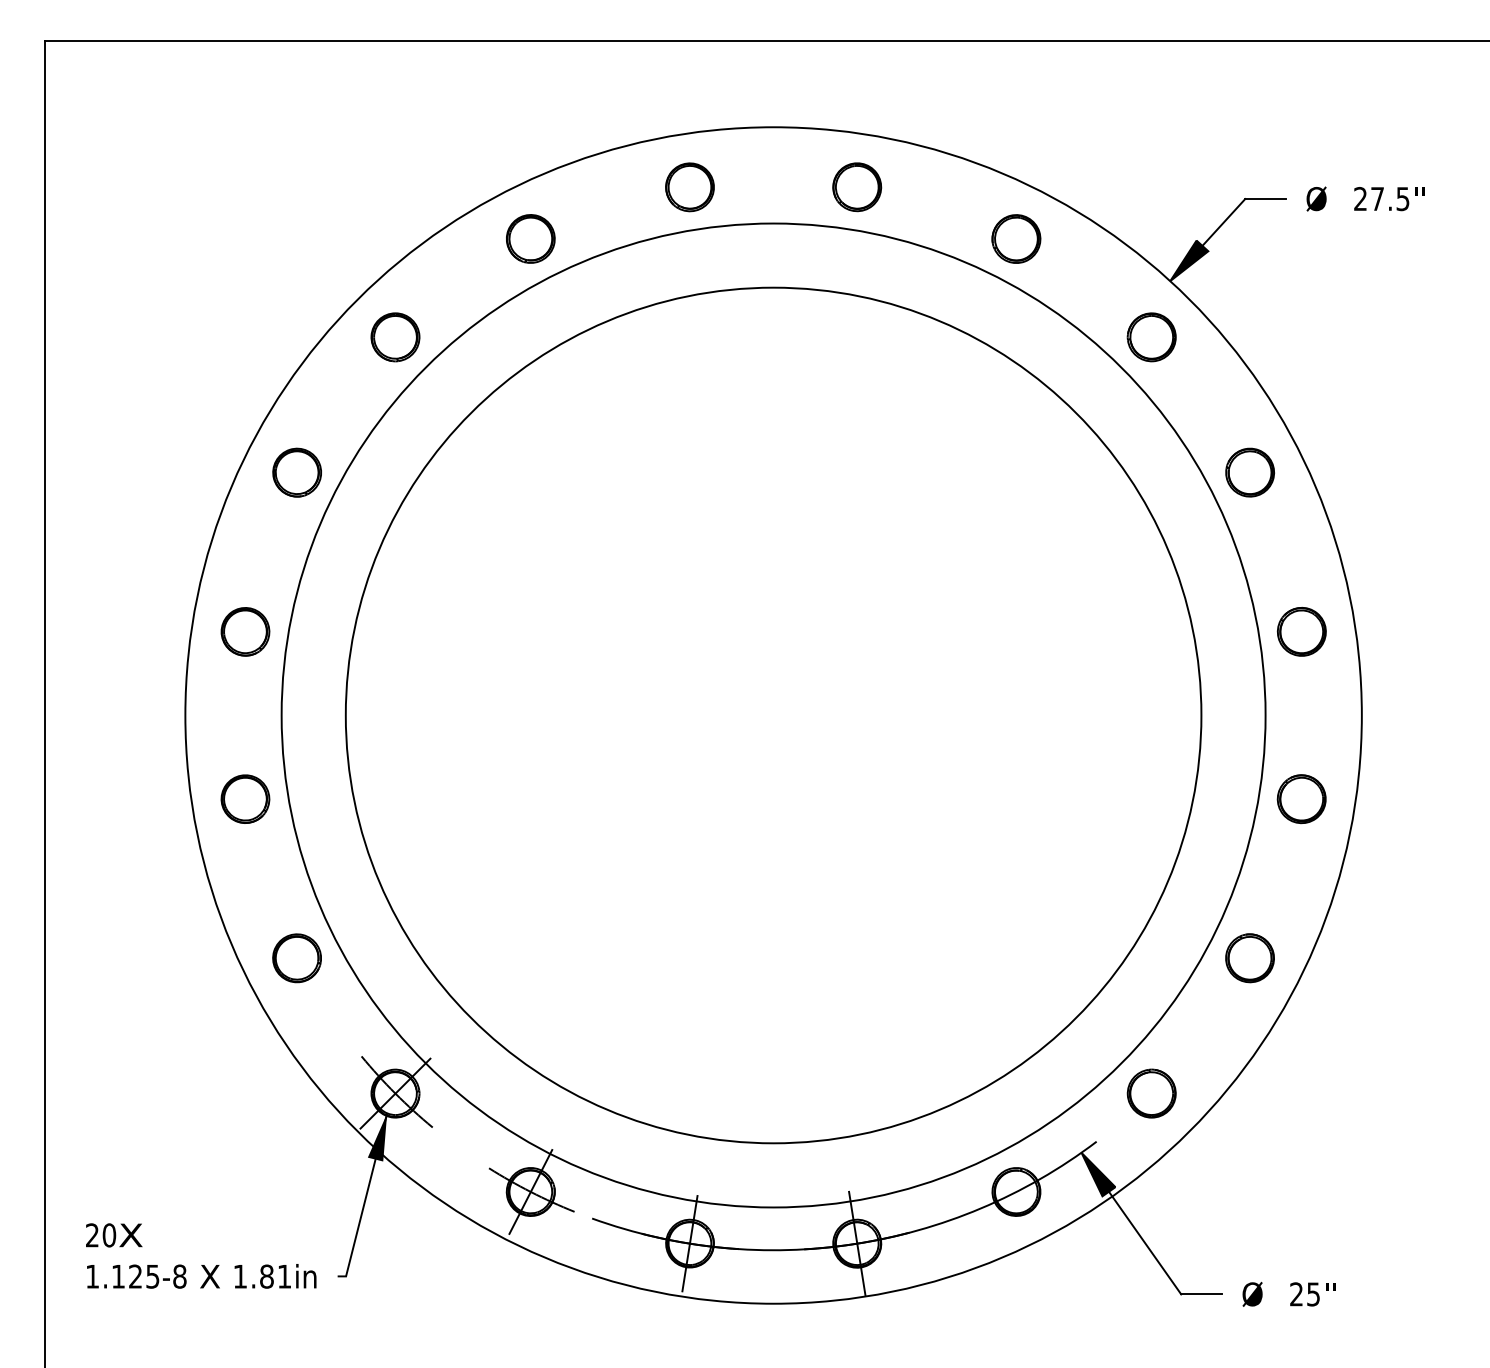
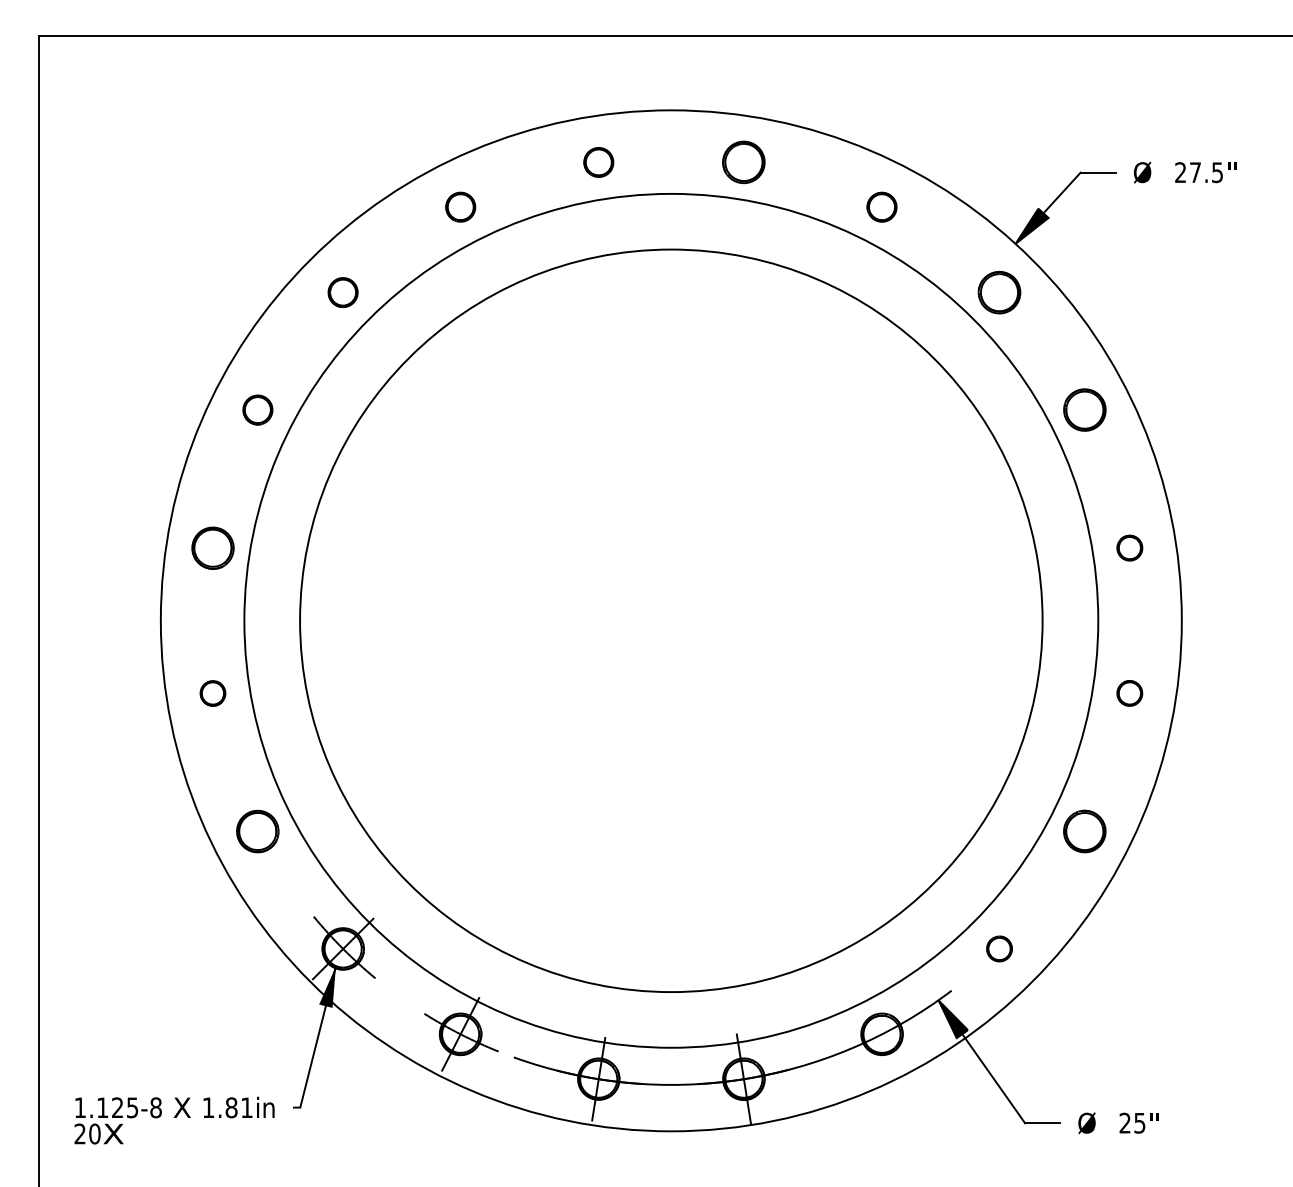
part: (689, 187) -> (598, 162), size x0.7
part: (530, 238) -> (460, 206), size x0.7
part: (1015, 238) -> (881, 206), size x0.7
part: (394, 337) -> (342, 292), size x0.7
part: (296, 471) -> (257, 409), size x0.7
part: (1301, 630) -> (1129, 547), size x0.6
part: (244, 799) -> (212, 693), size x0.6
part: (1301, 799) -> (1129, 693), size x0.6
part: (1151, 1093) -> (999, 948), size x0.6
text: (113, 1234) -> (98, 1133), moved

